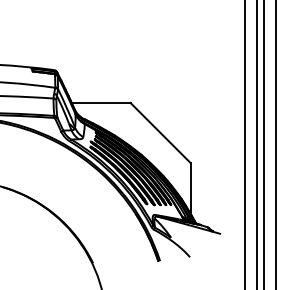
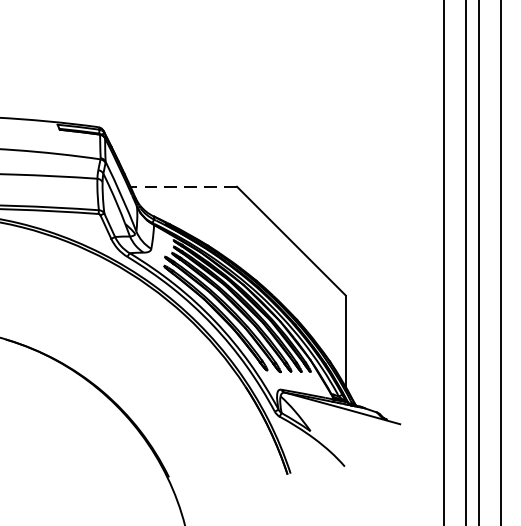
line: (100, 102) -> (182, 185), solid -> dashed

